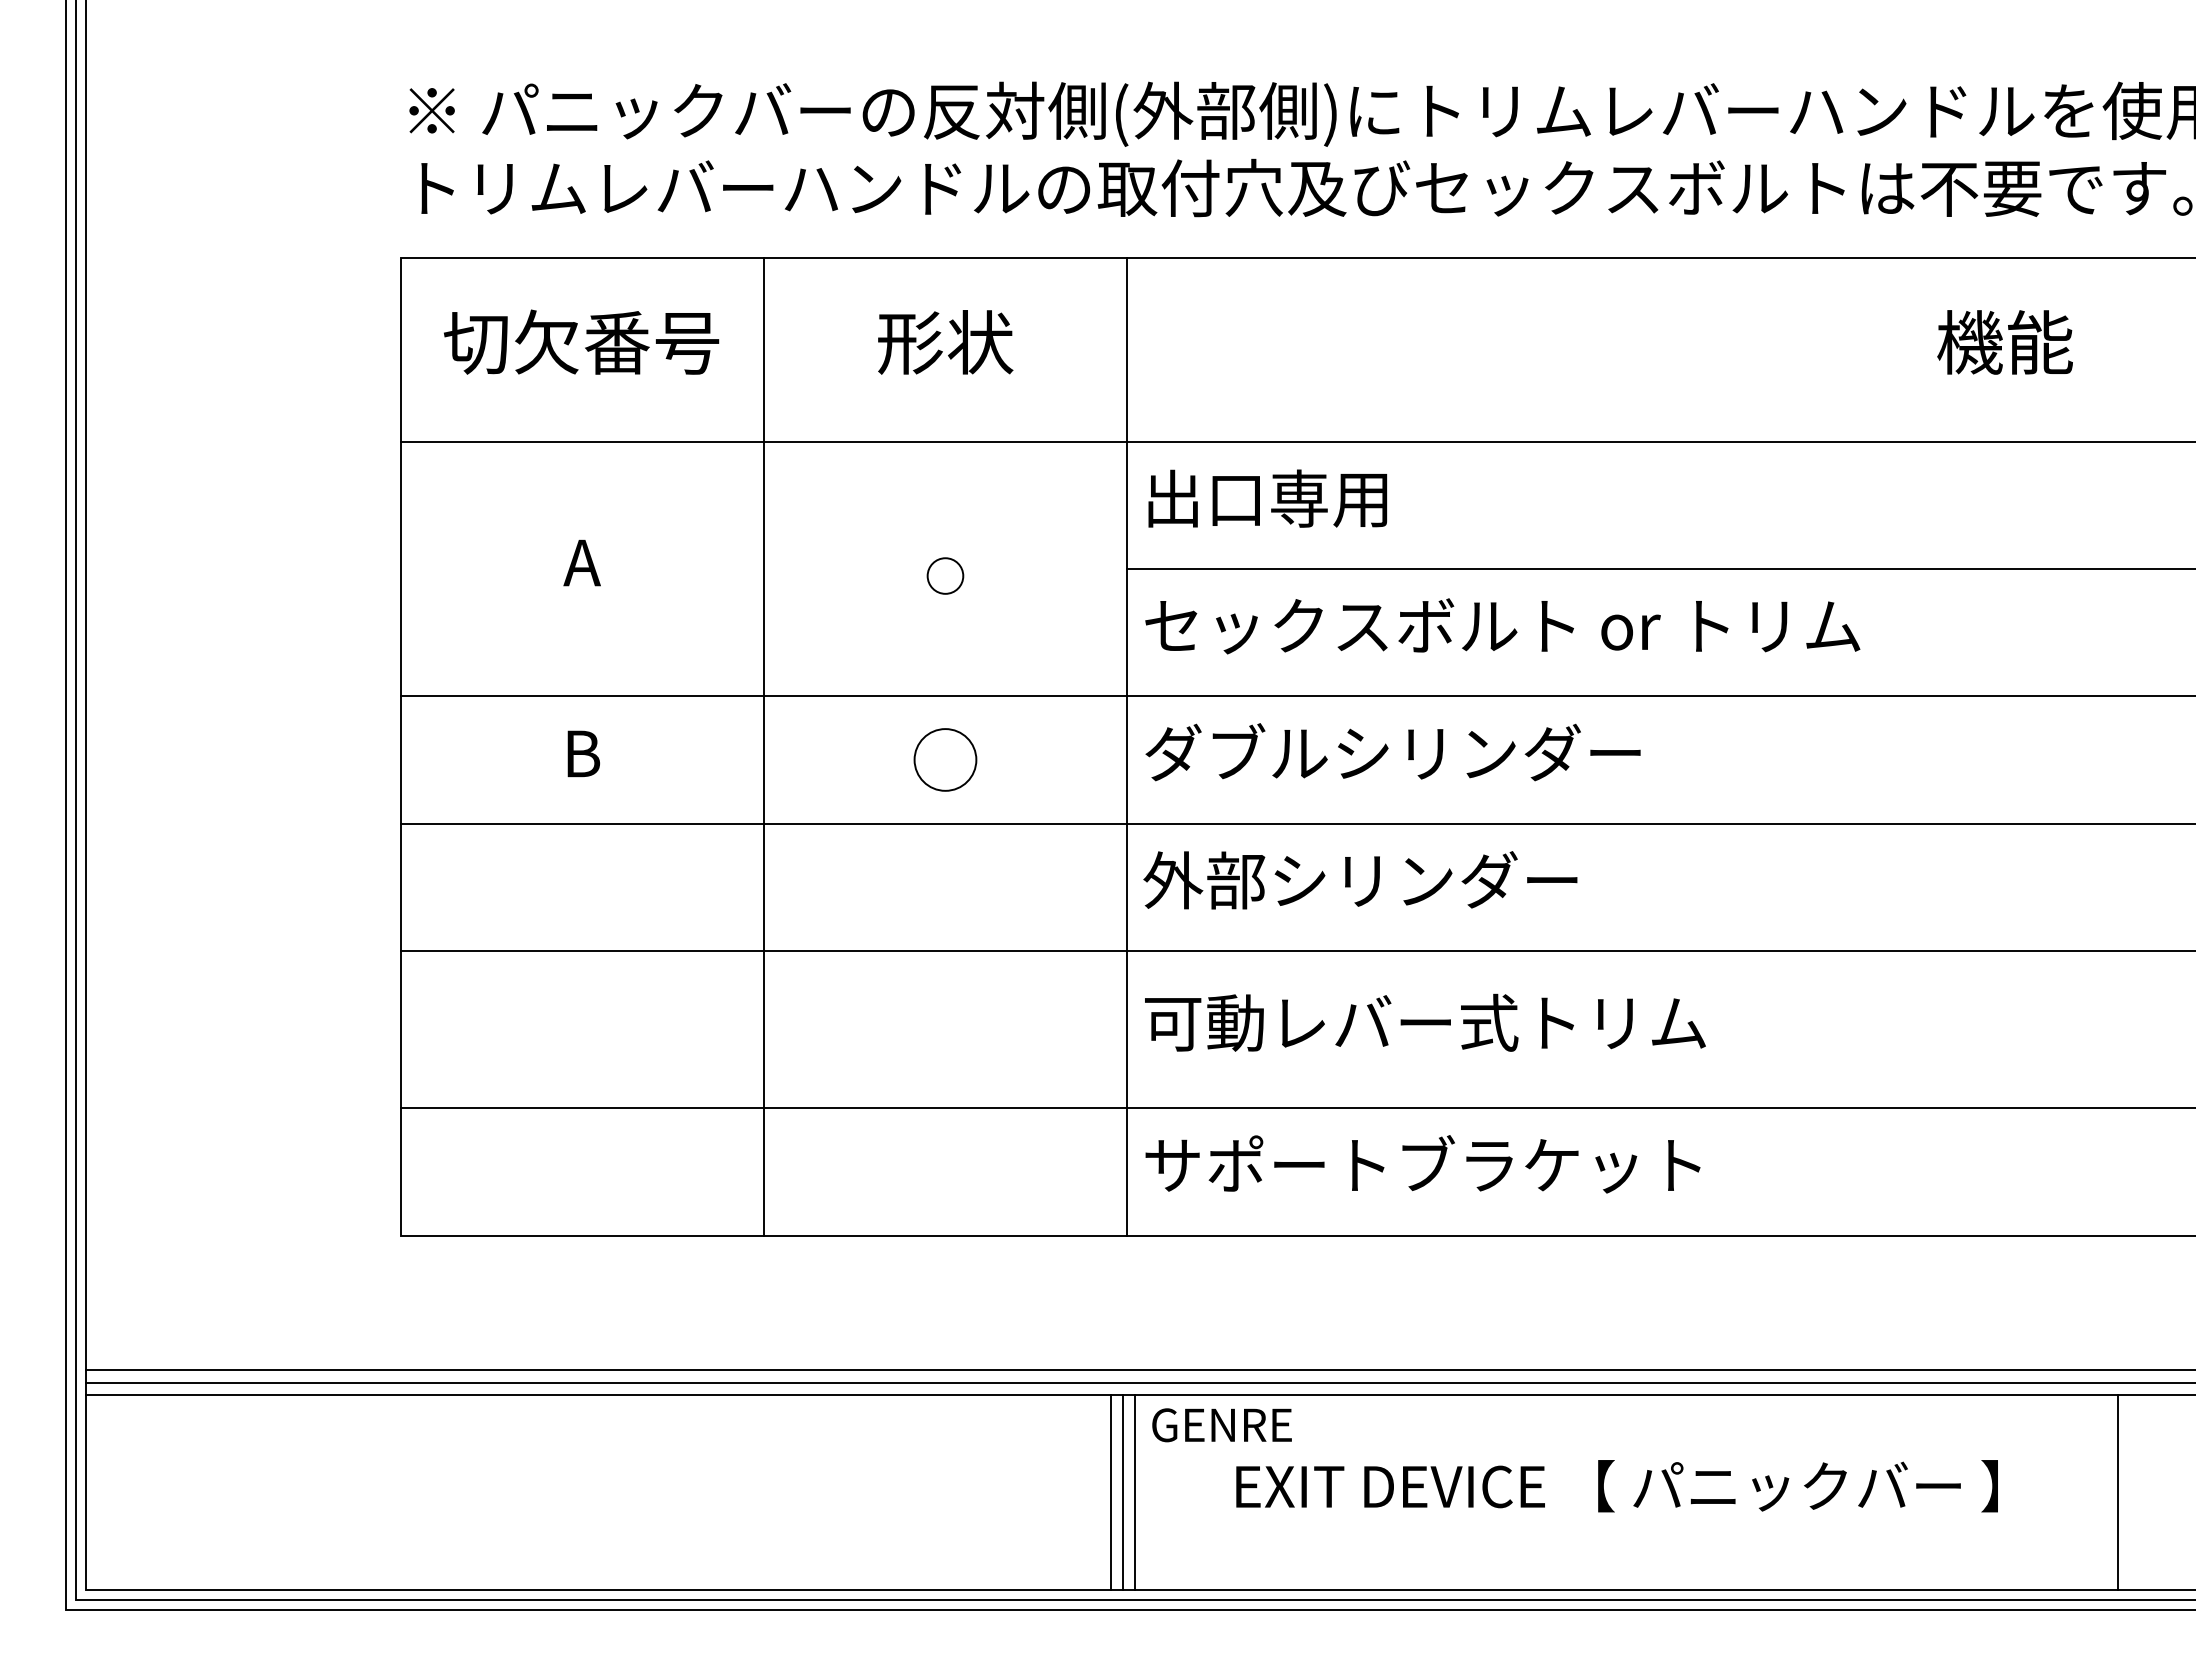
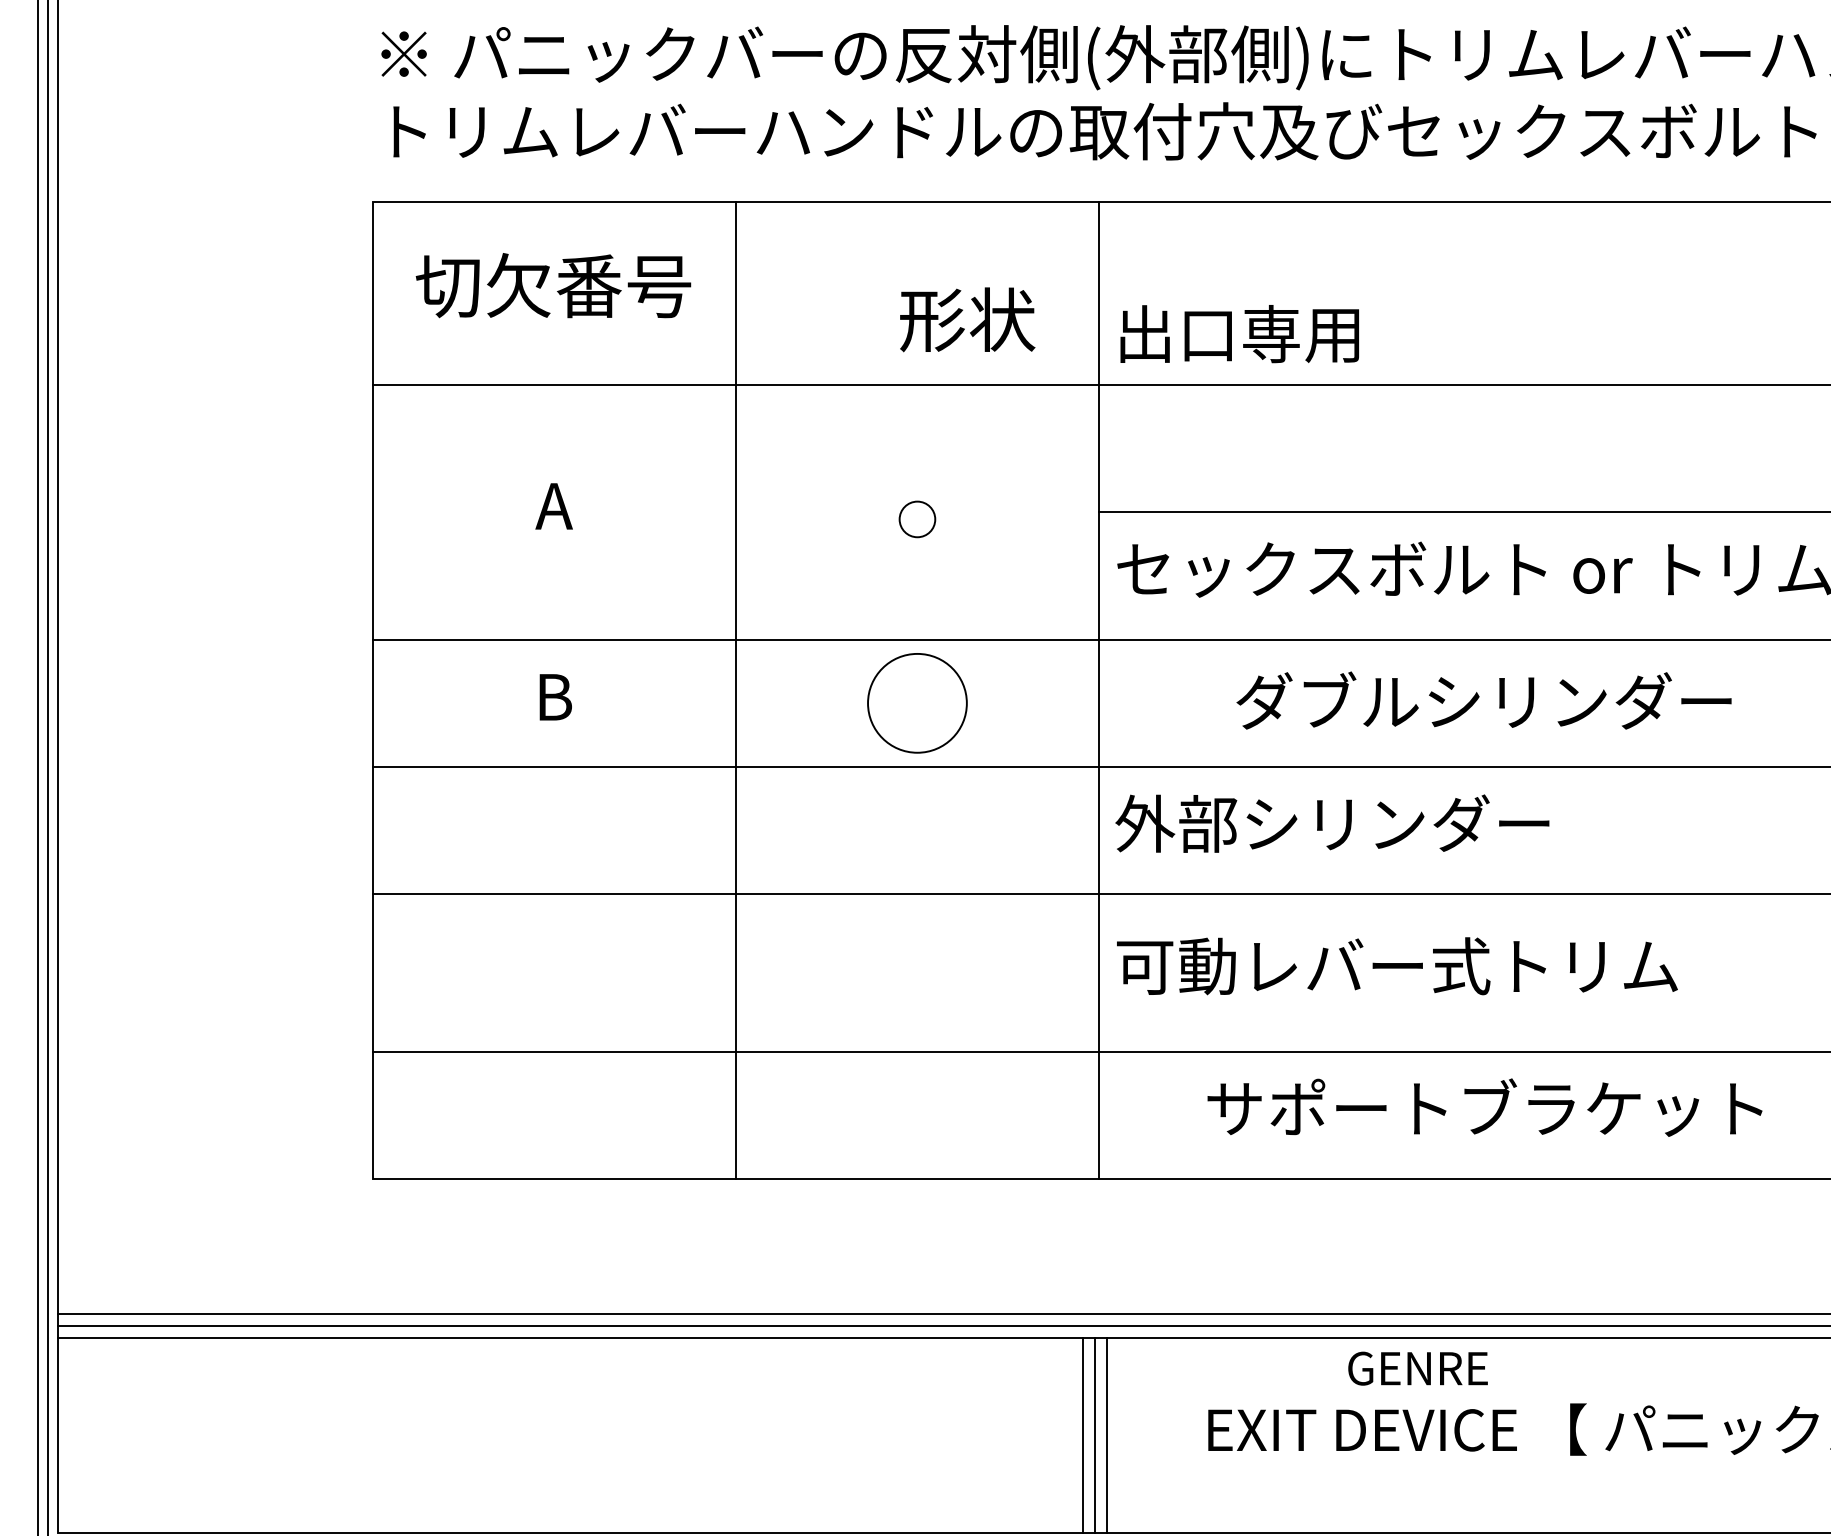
text: (945, 342) -> (967, 319), moved
text: (1267, 498) -> (1239, 333), moved
text: (1392, 752) -> (1483, 700), moved
circle: (945, 759) -> (917, 702), size x1.6
text: (1422, 1164) -> (1484, 1107), moved
text: (1221, 1425) -> (1417, 1368), moved

